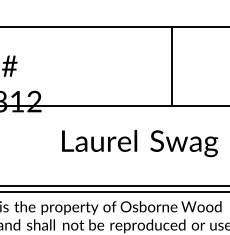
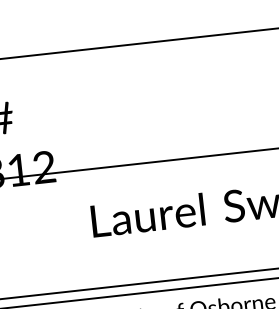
line: (171, 66) -> (243, 92), removed

